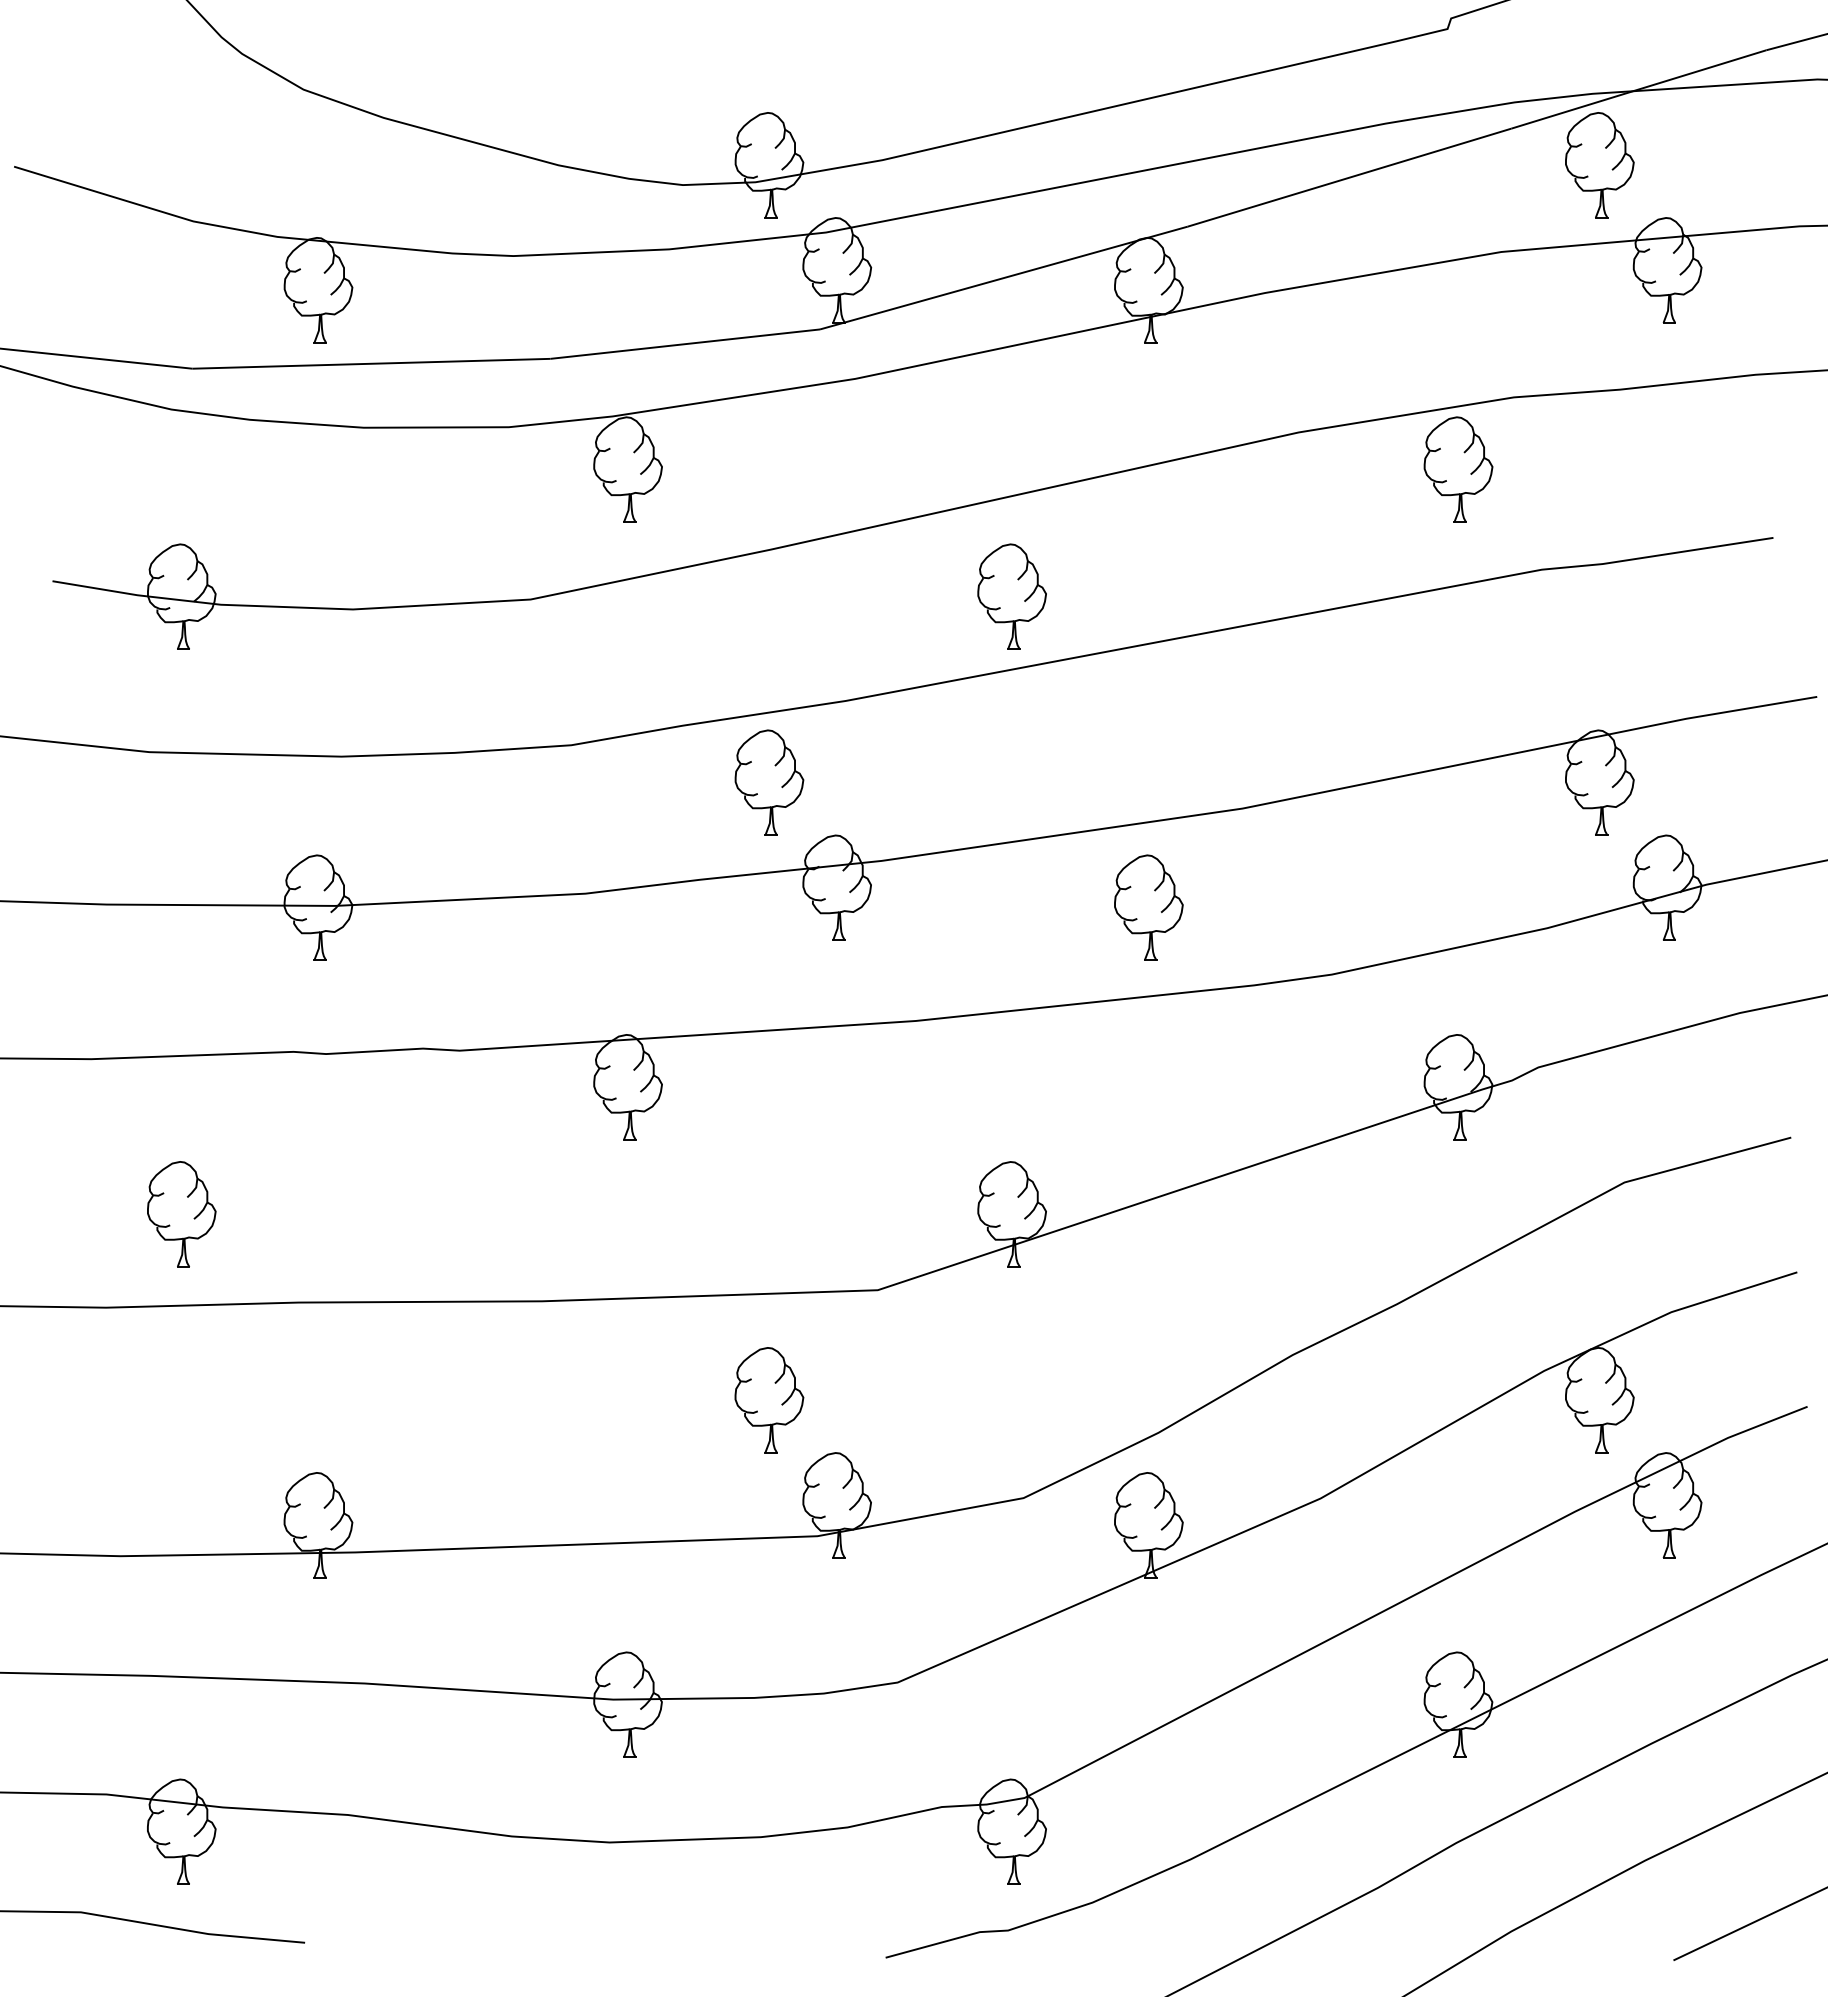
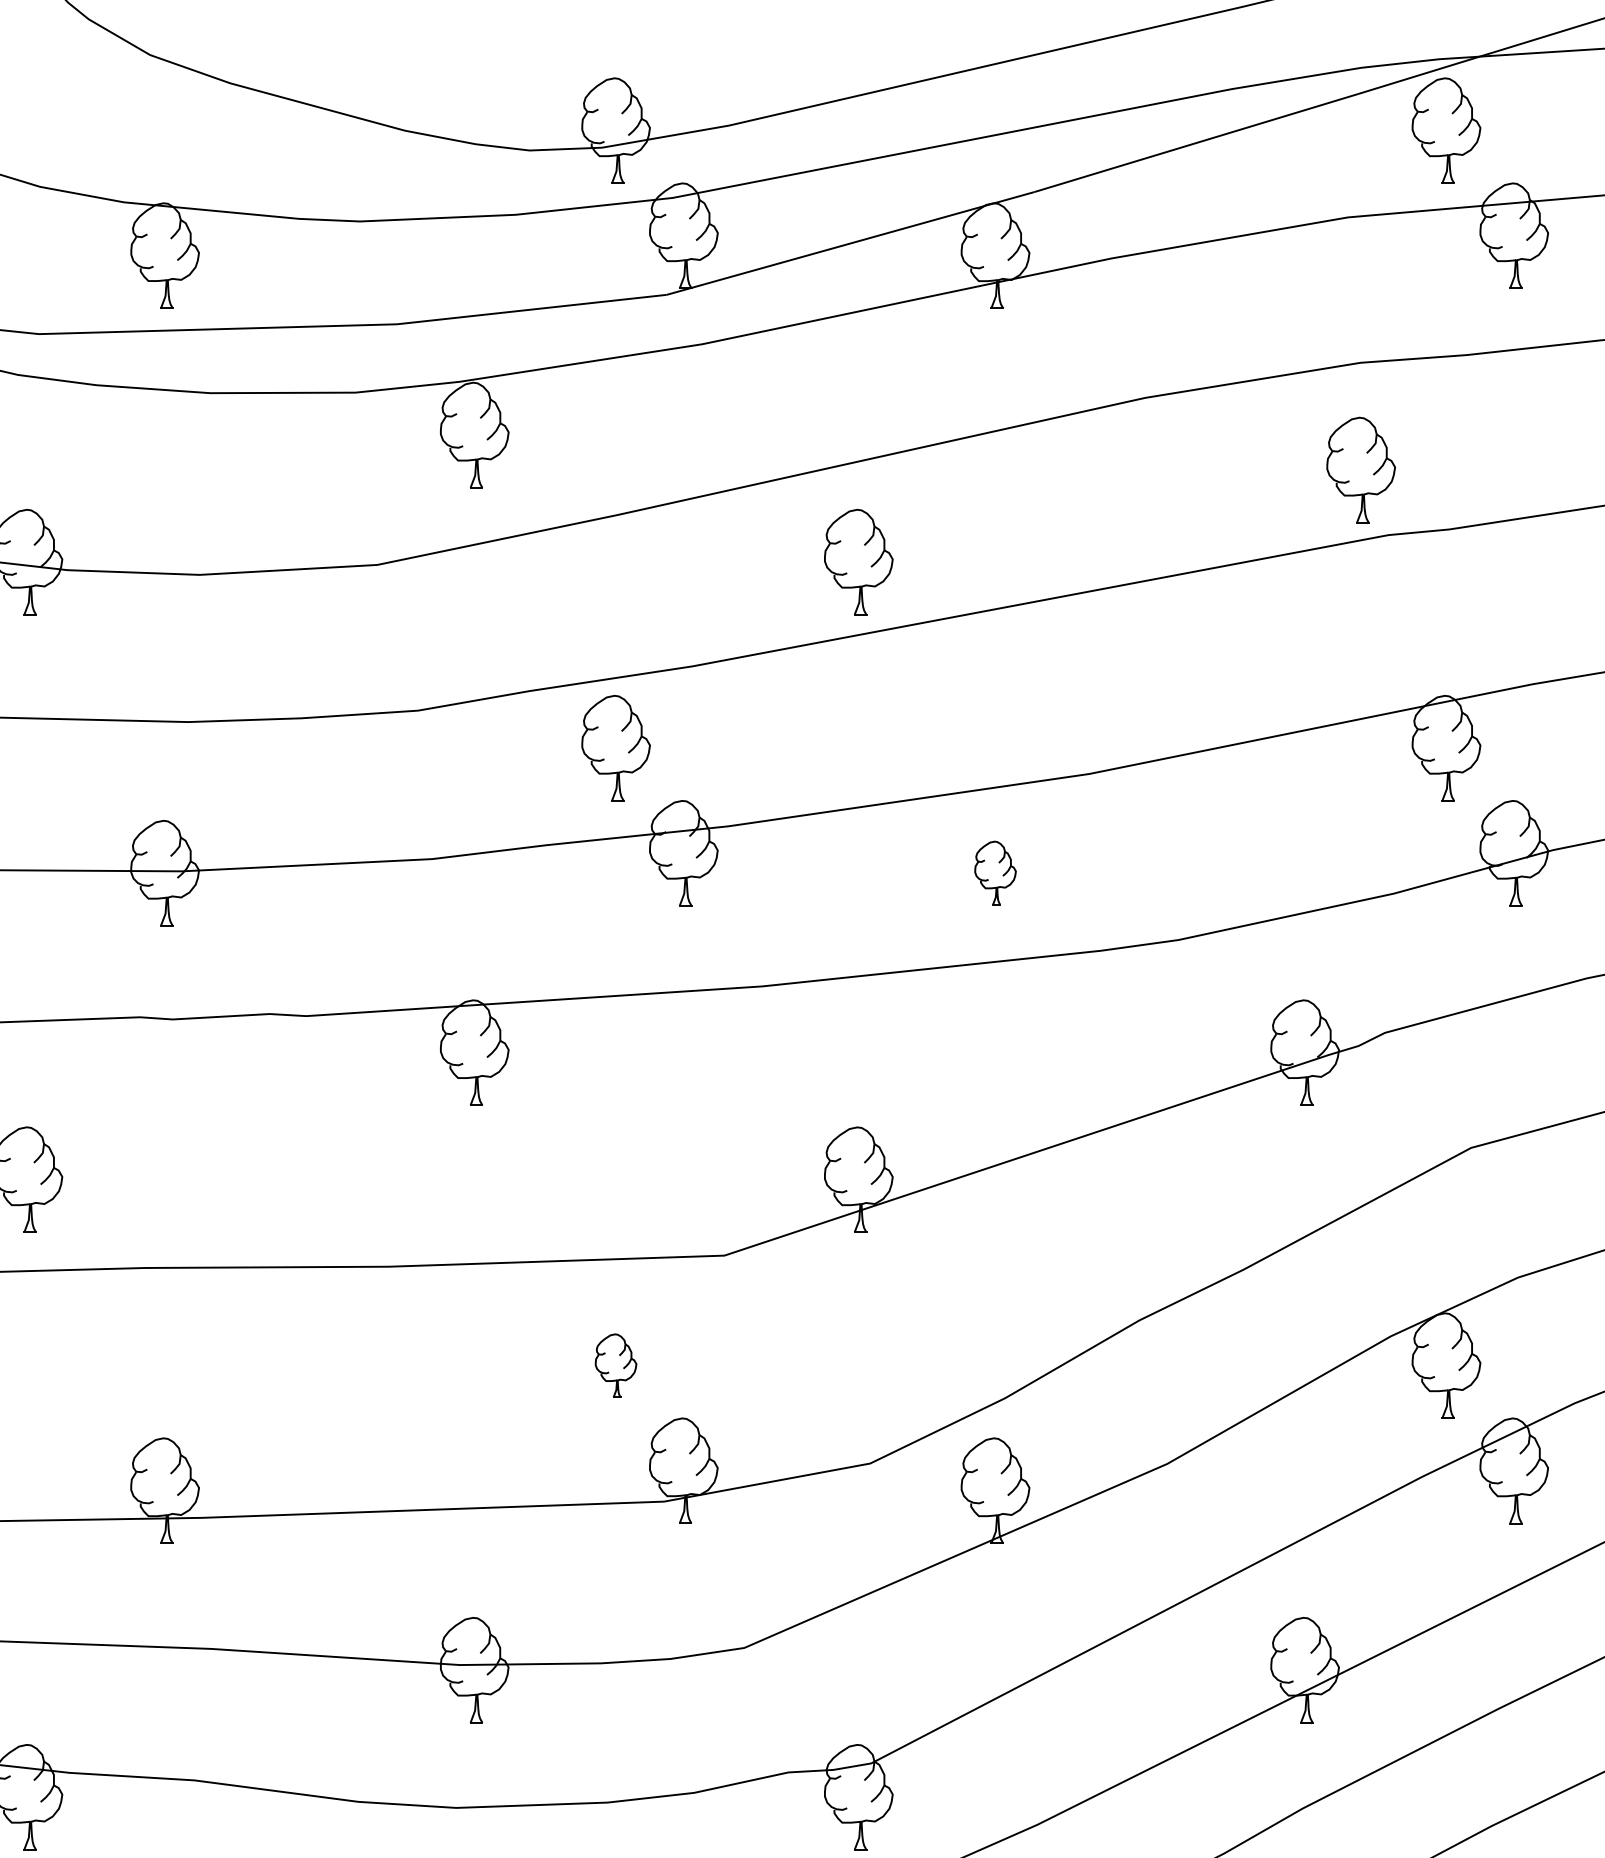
part: (1458, 469) -> (1361, 469), moved
part: (1148, 907) -> (995, 872), size x0.6
part: (769, 1400) -> (616, 1365), size x0.6

